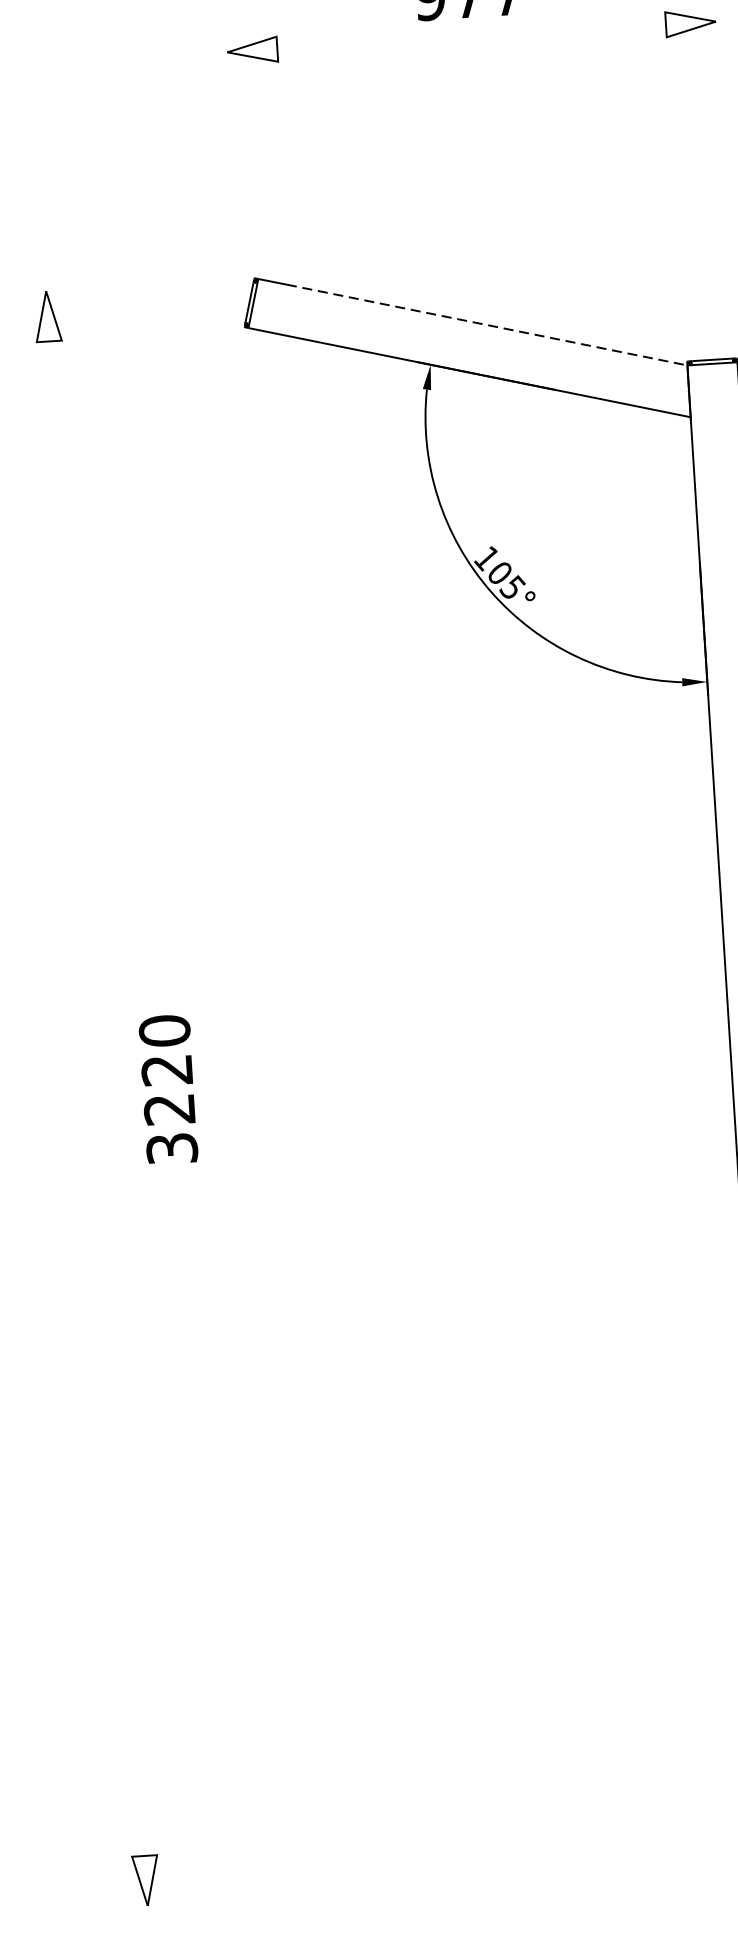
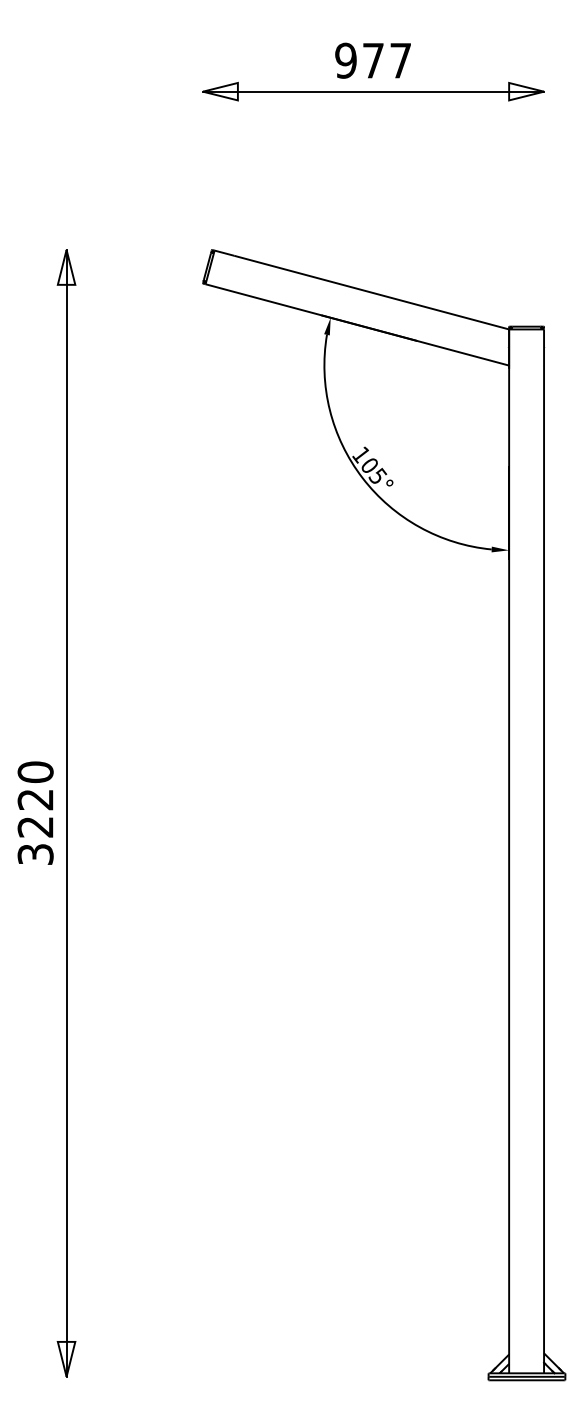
line: (471, 36) -> (373, 91), added
line: (488, 324) -> (372, 292), dashed -> solid
text: (168, 1088) -> (35, 812), moved
line: (96, 1097) -> (66, 812), added

